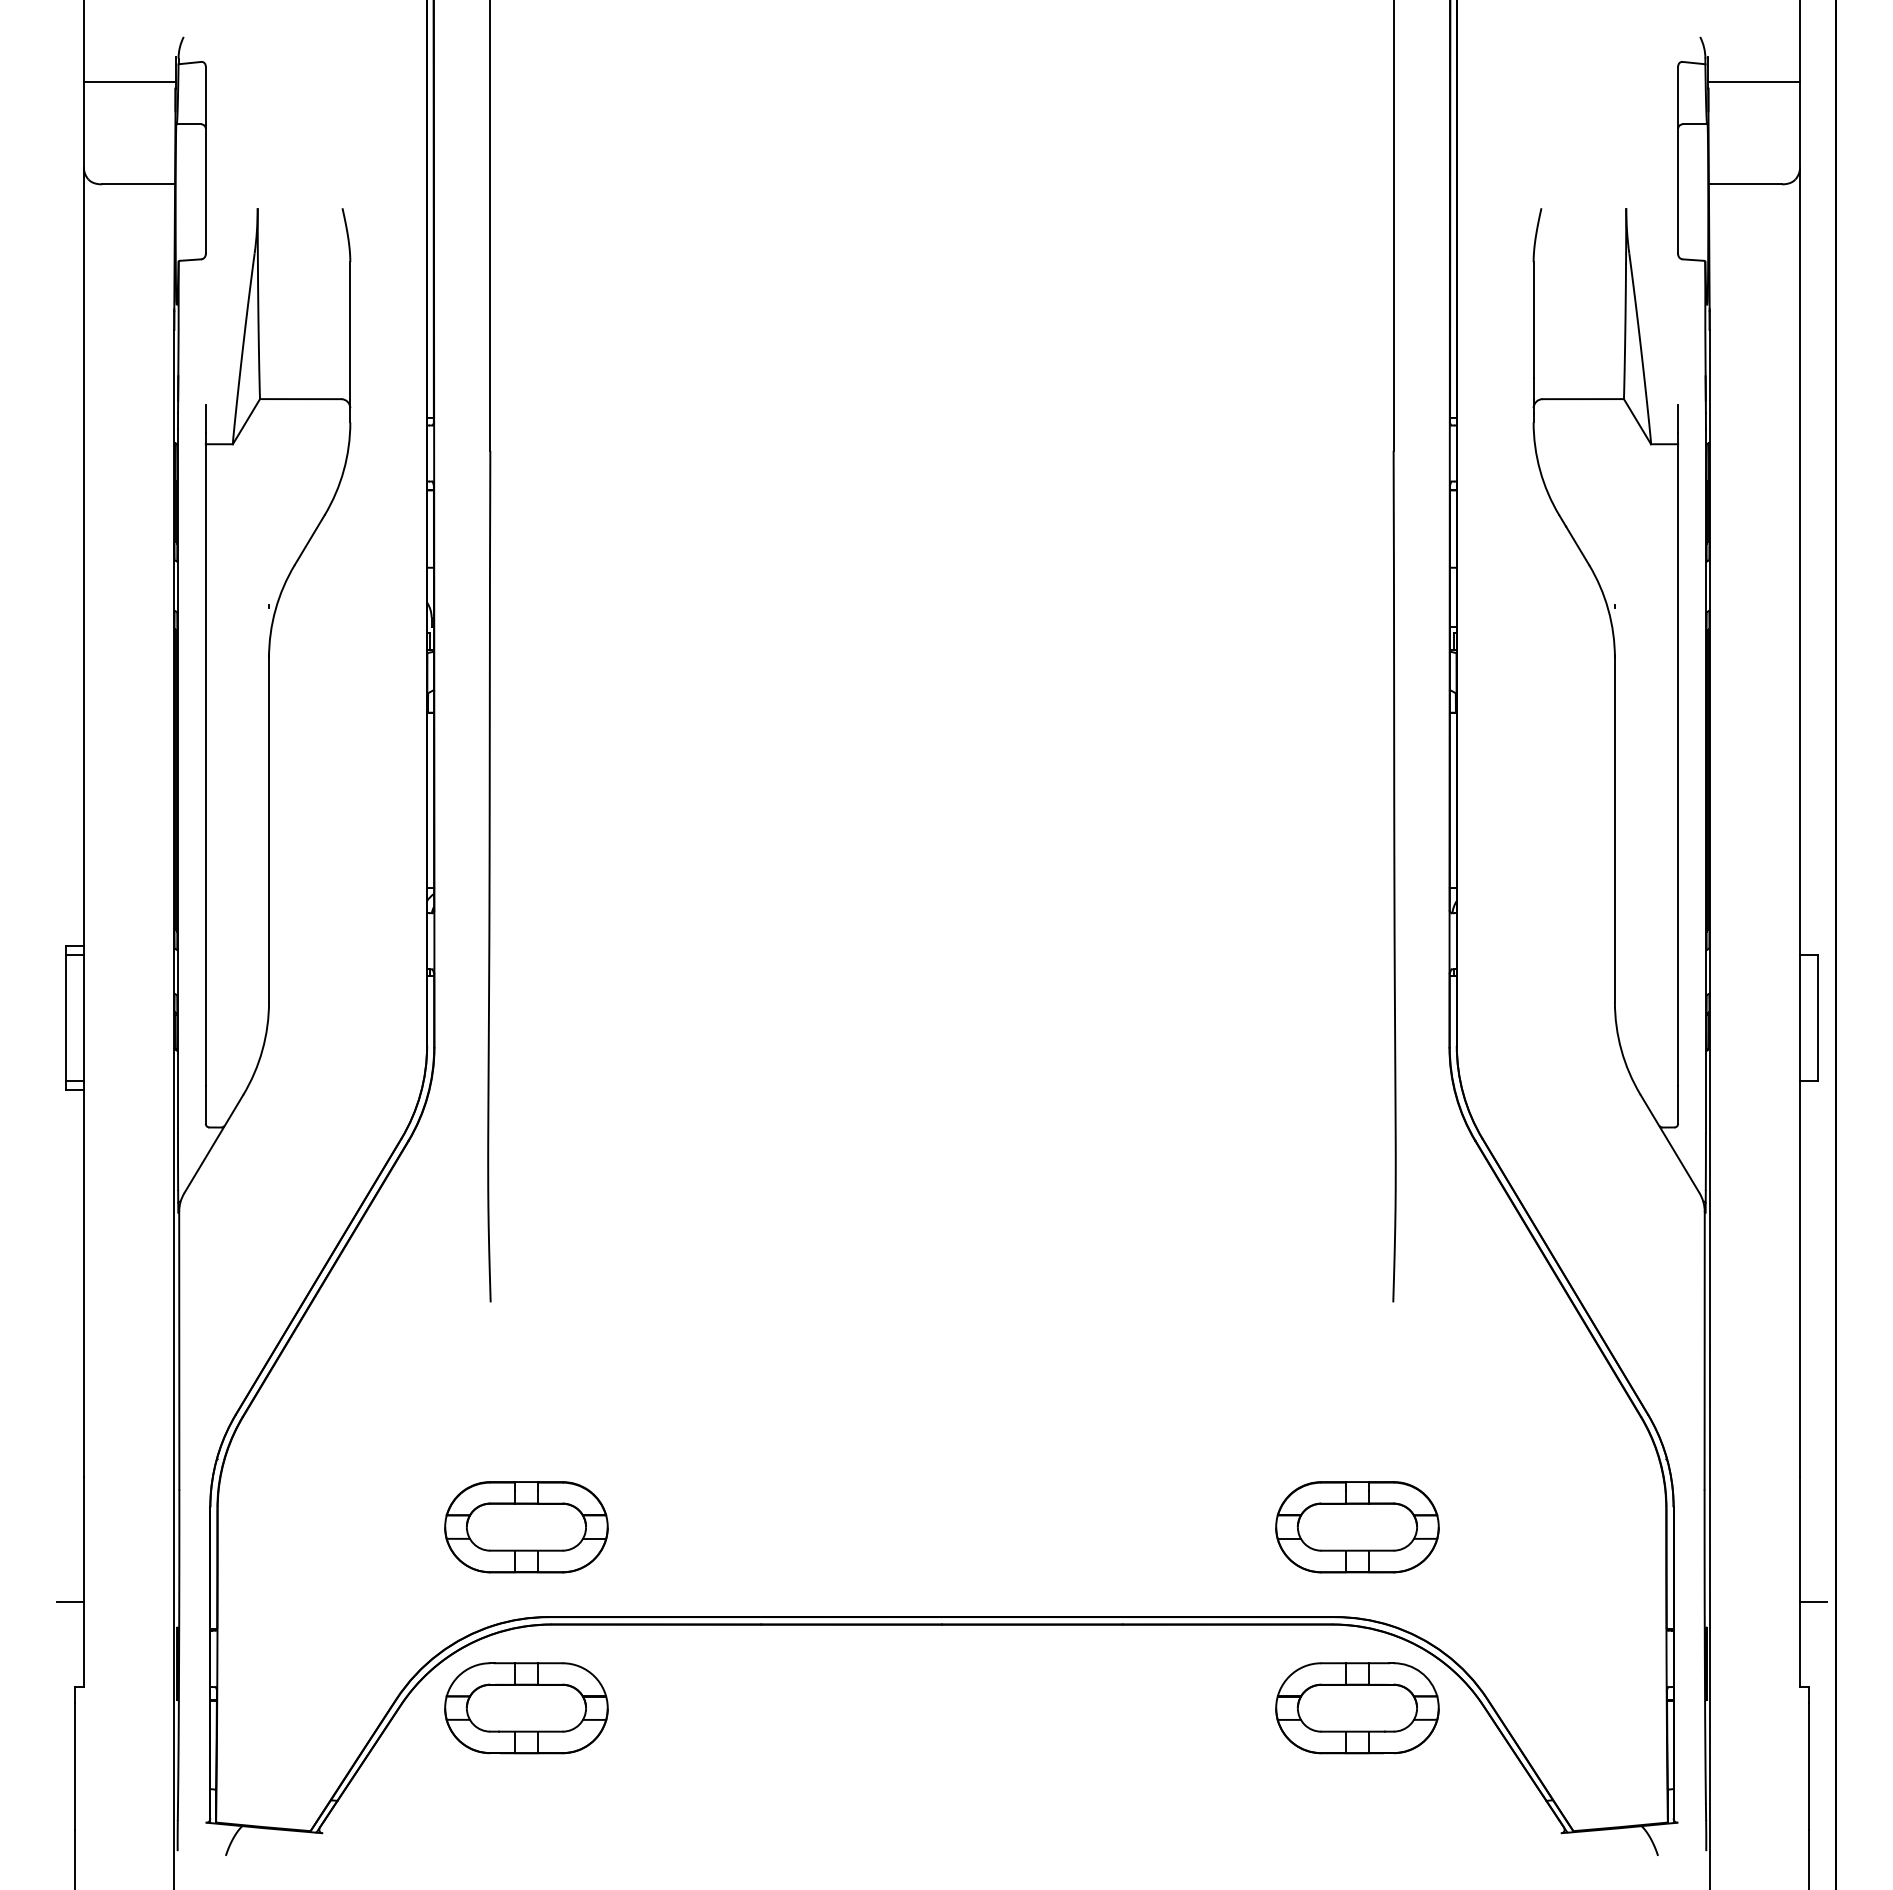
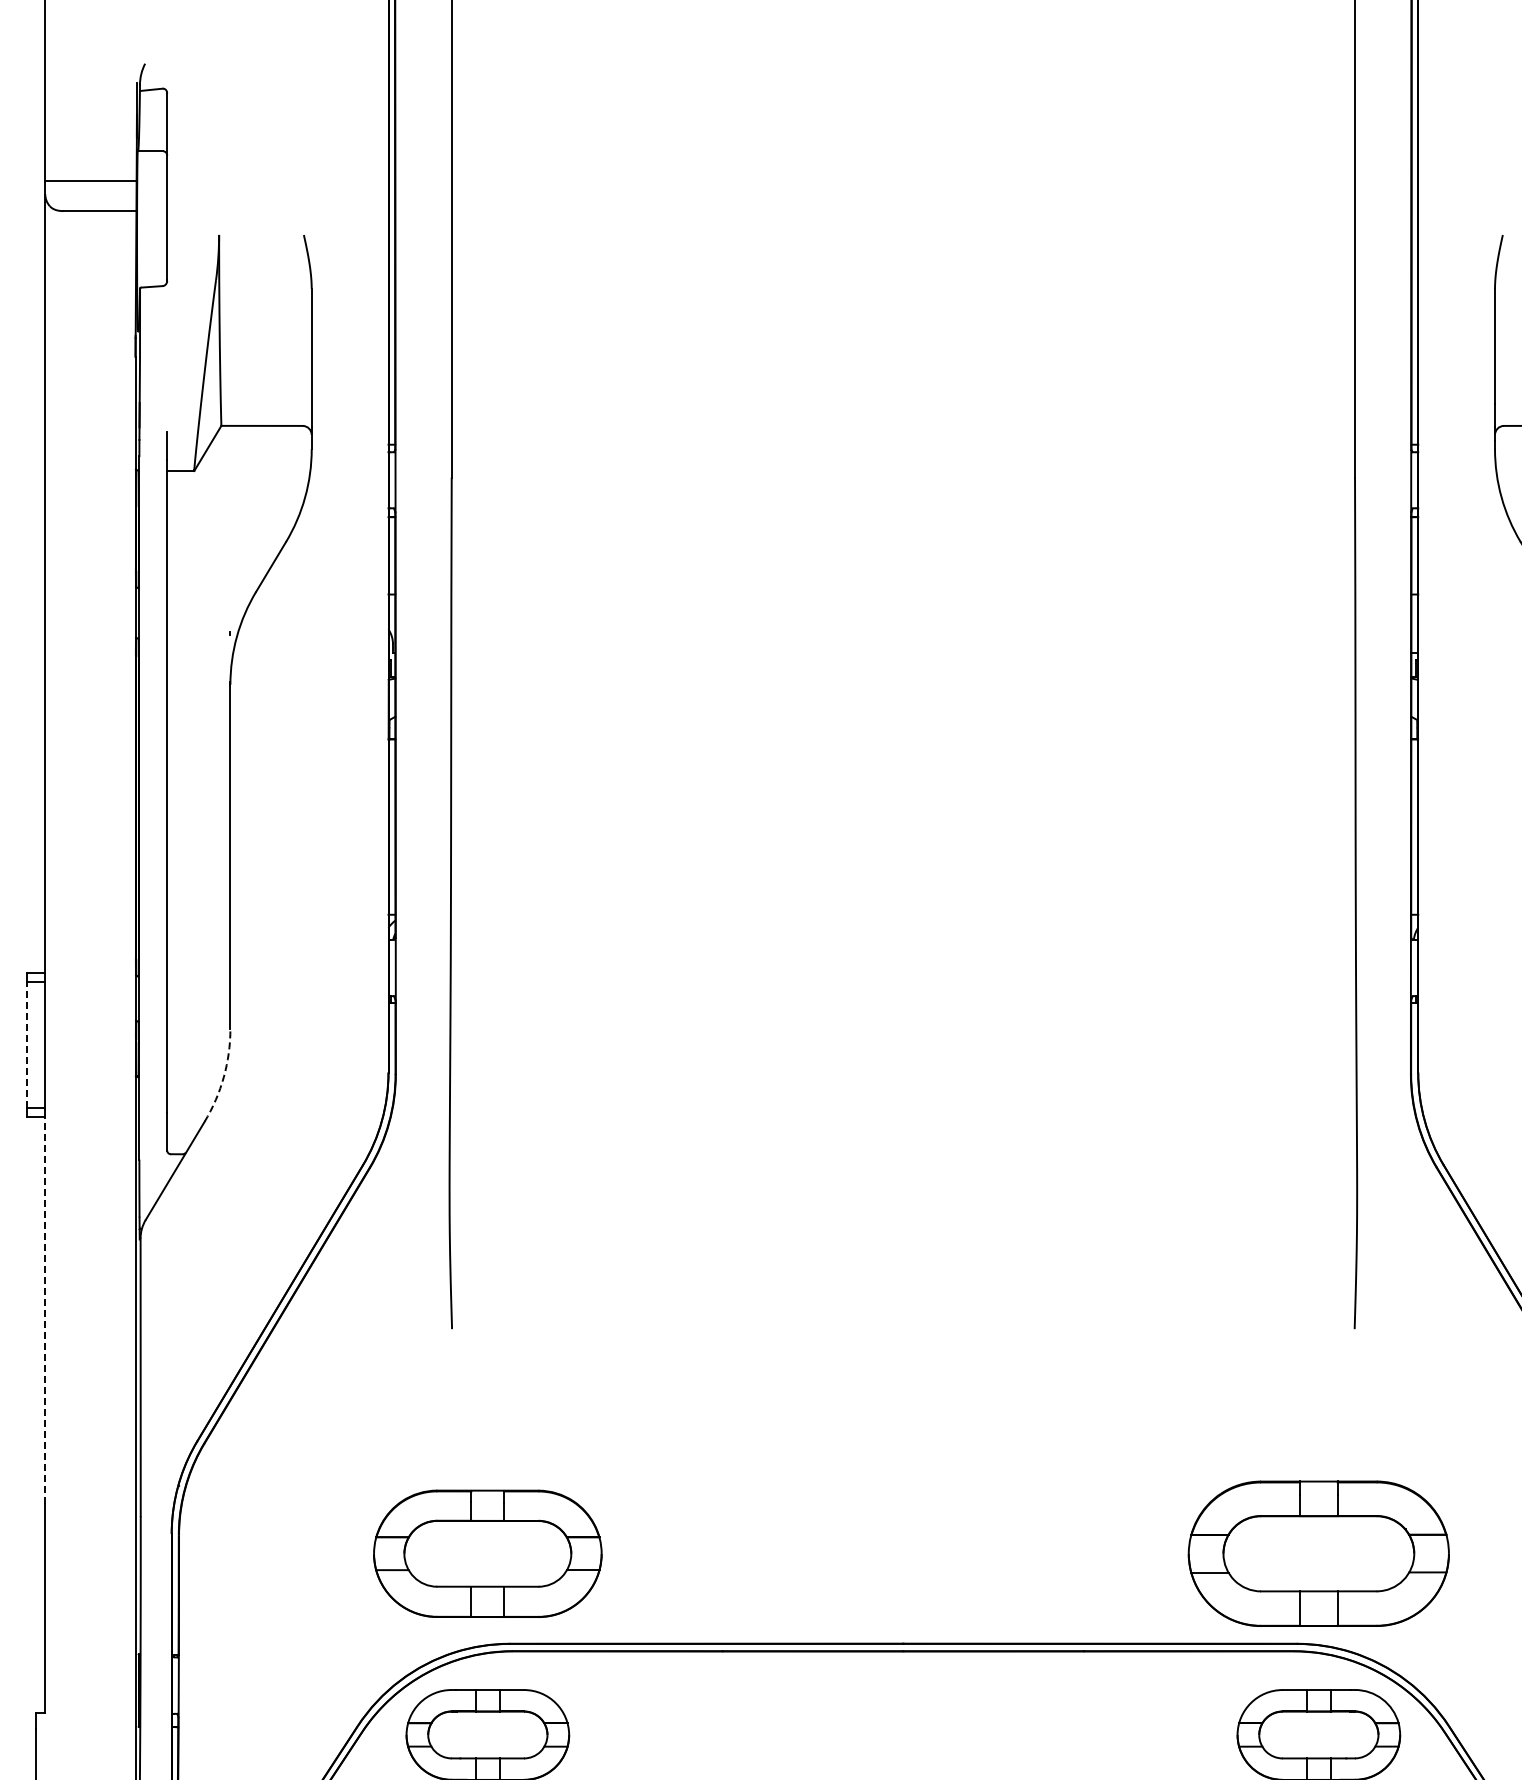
line: (129, 81) -> (90, 181), moved
line: (65, 1017) -> (26, 1044), solid -> dashed
arc: (262, 1050) -> (223, 1077), solid -> dashed
line: (83, 1283) -> (44, 1310), solid -> dashed
part: (526, 1527) -> (487, 1554), size x1.4
part: (1357, 1527) -> (1318, 1554), size x1.6
line: (69, 1602) -> (30, 1629), removed

